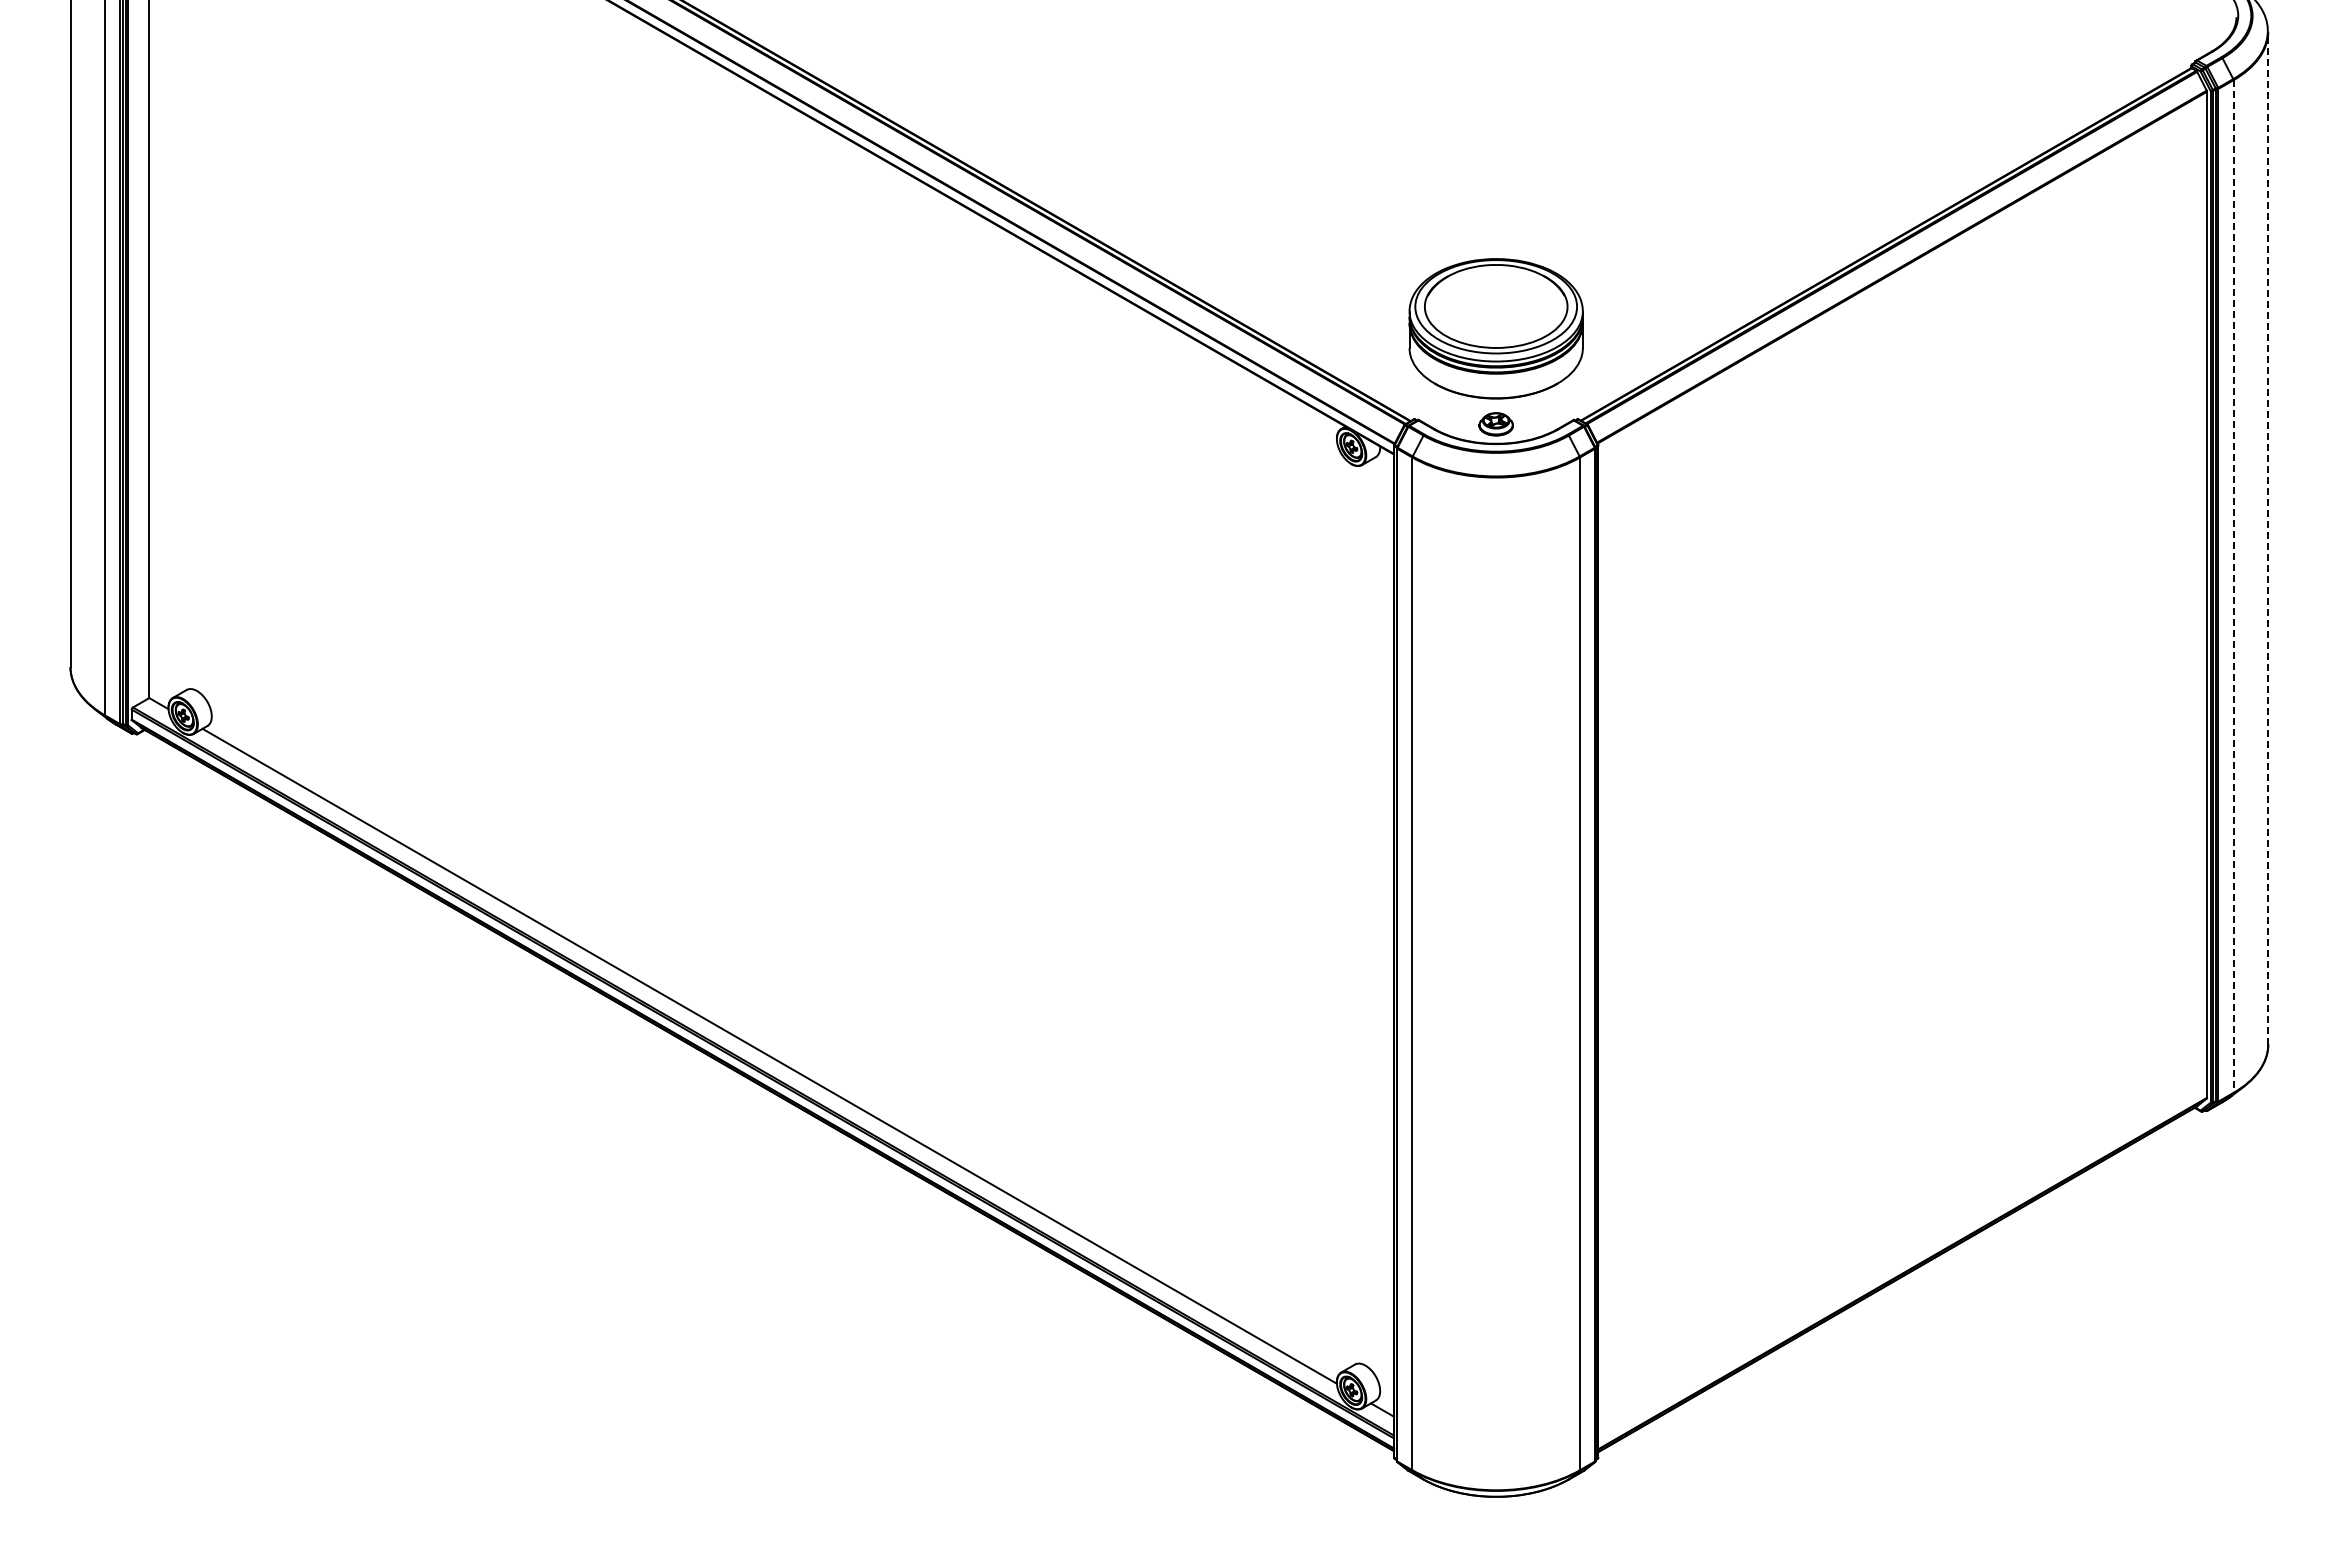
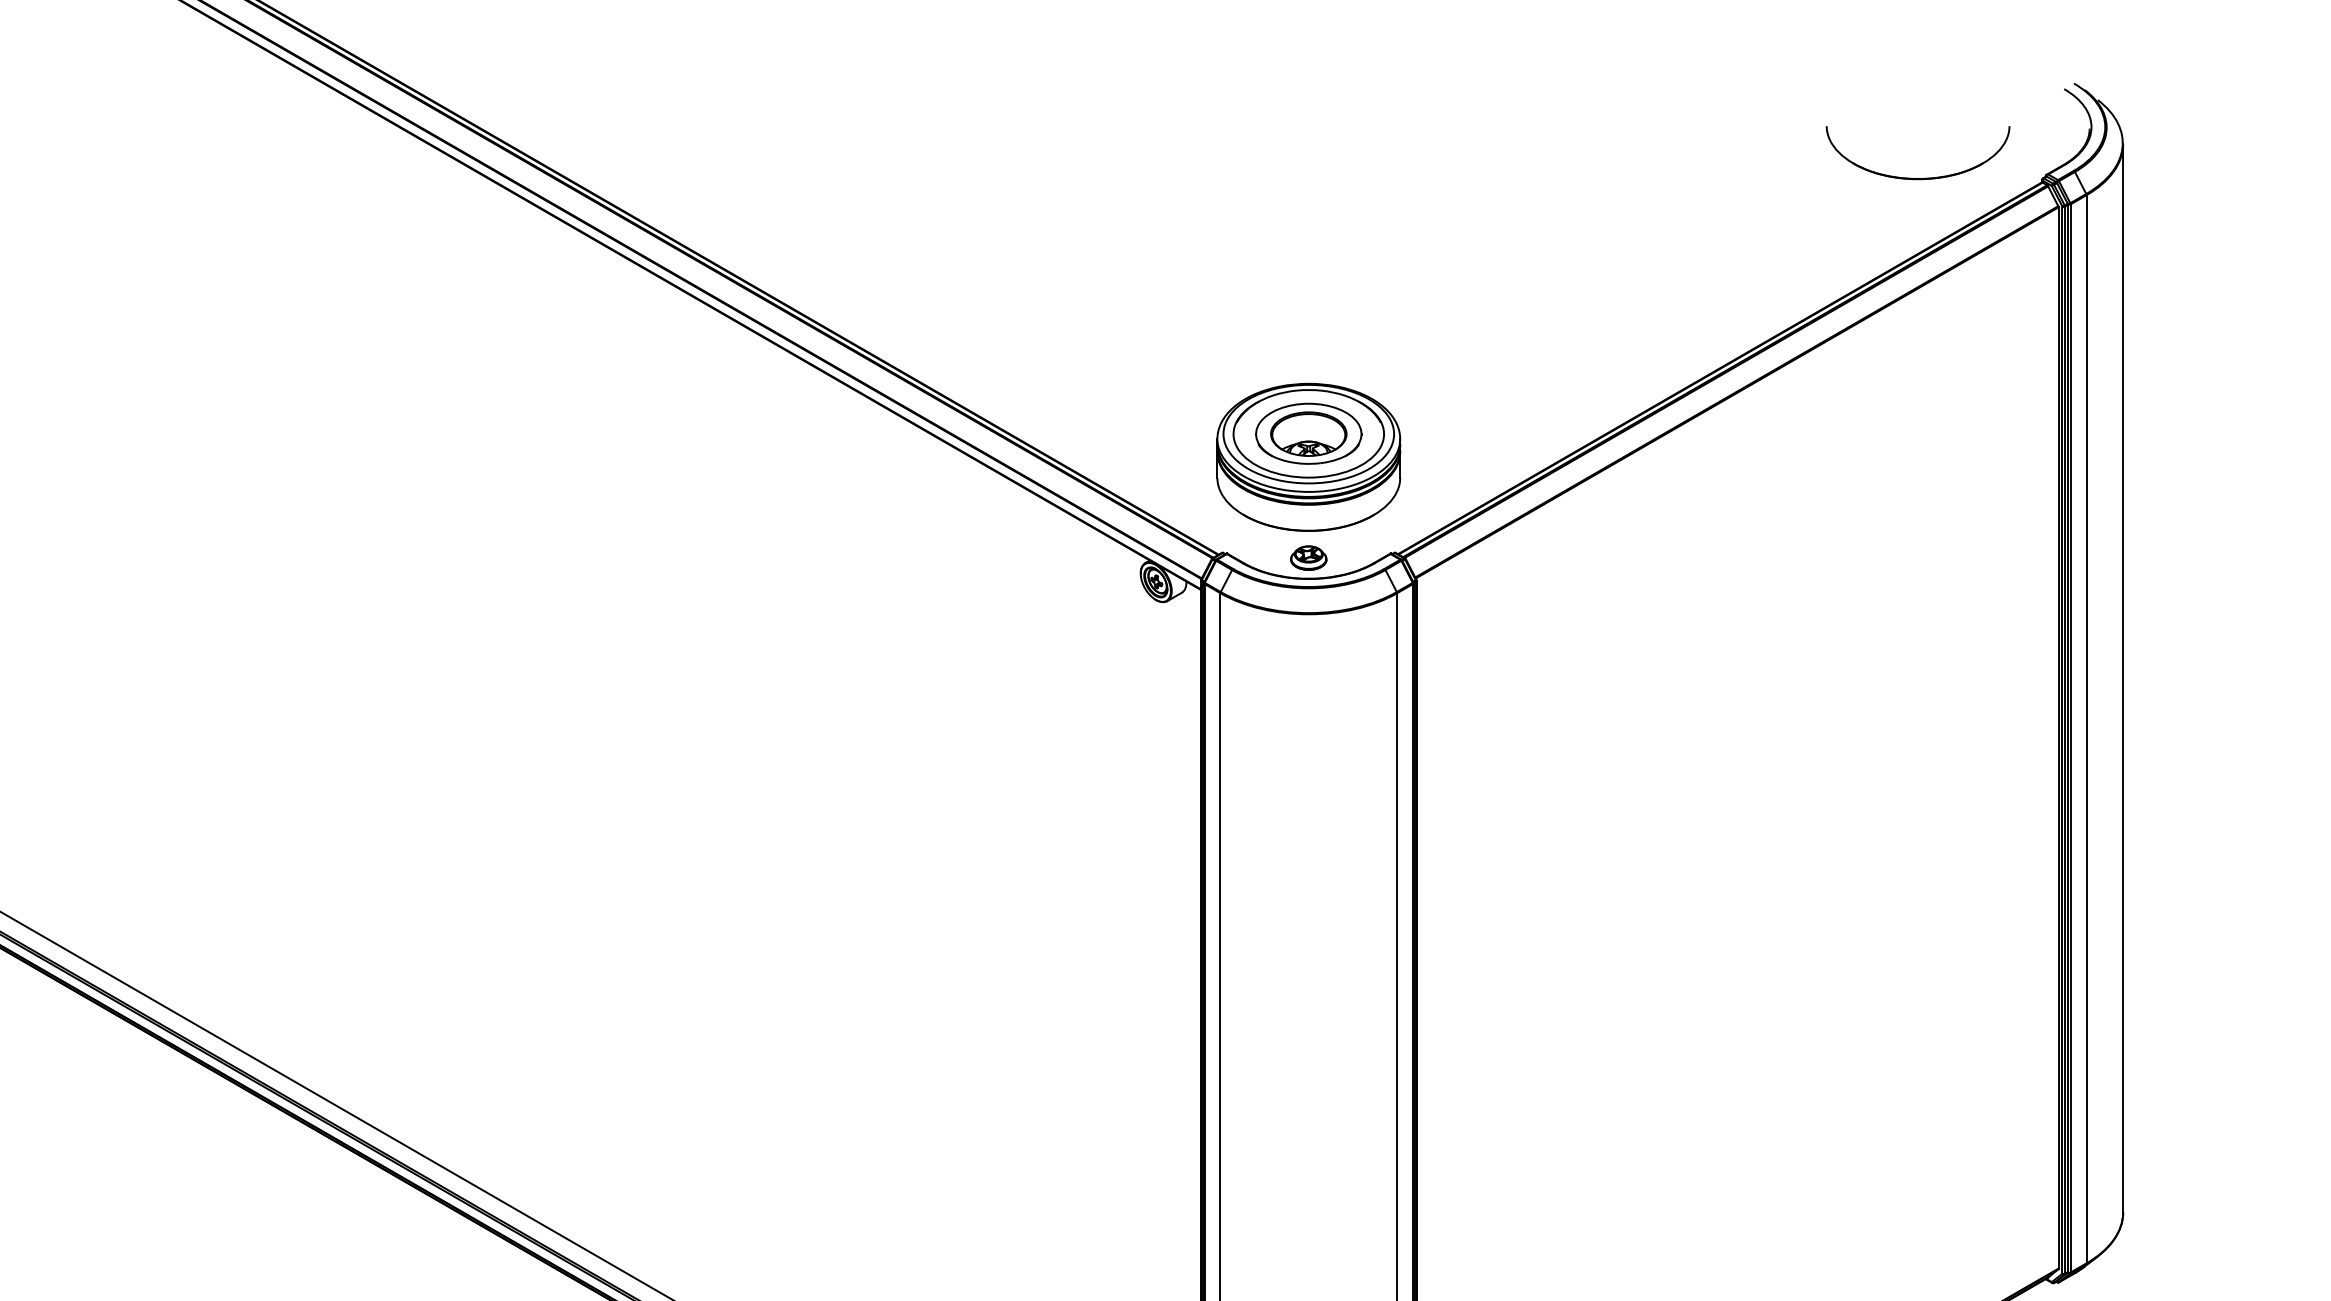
part: (2073, 63) -> (1917, 177), added
part: (1496, 306) -> (1309, 433), added
line: (2268, 537) -> (2123, 677), dashed -> solid
line: (2233, 587) -> (2086, 730), dashed -> solid

